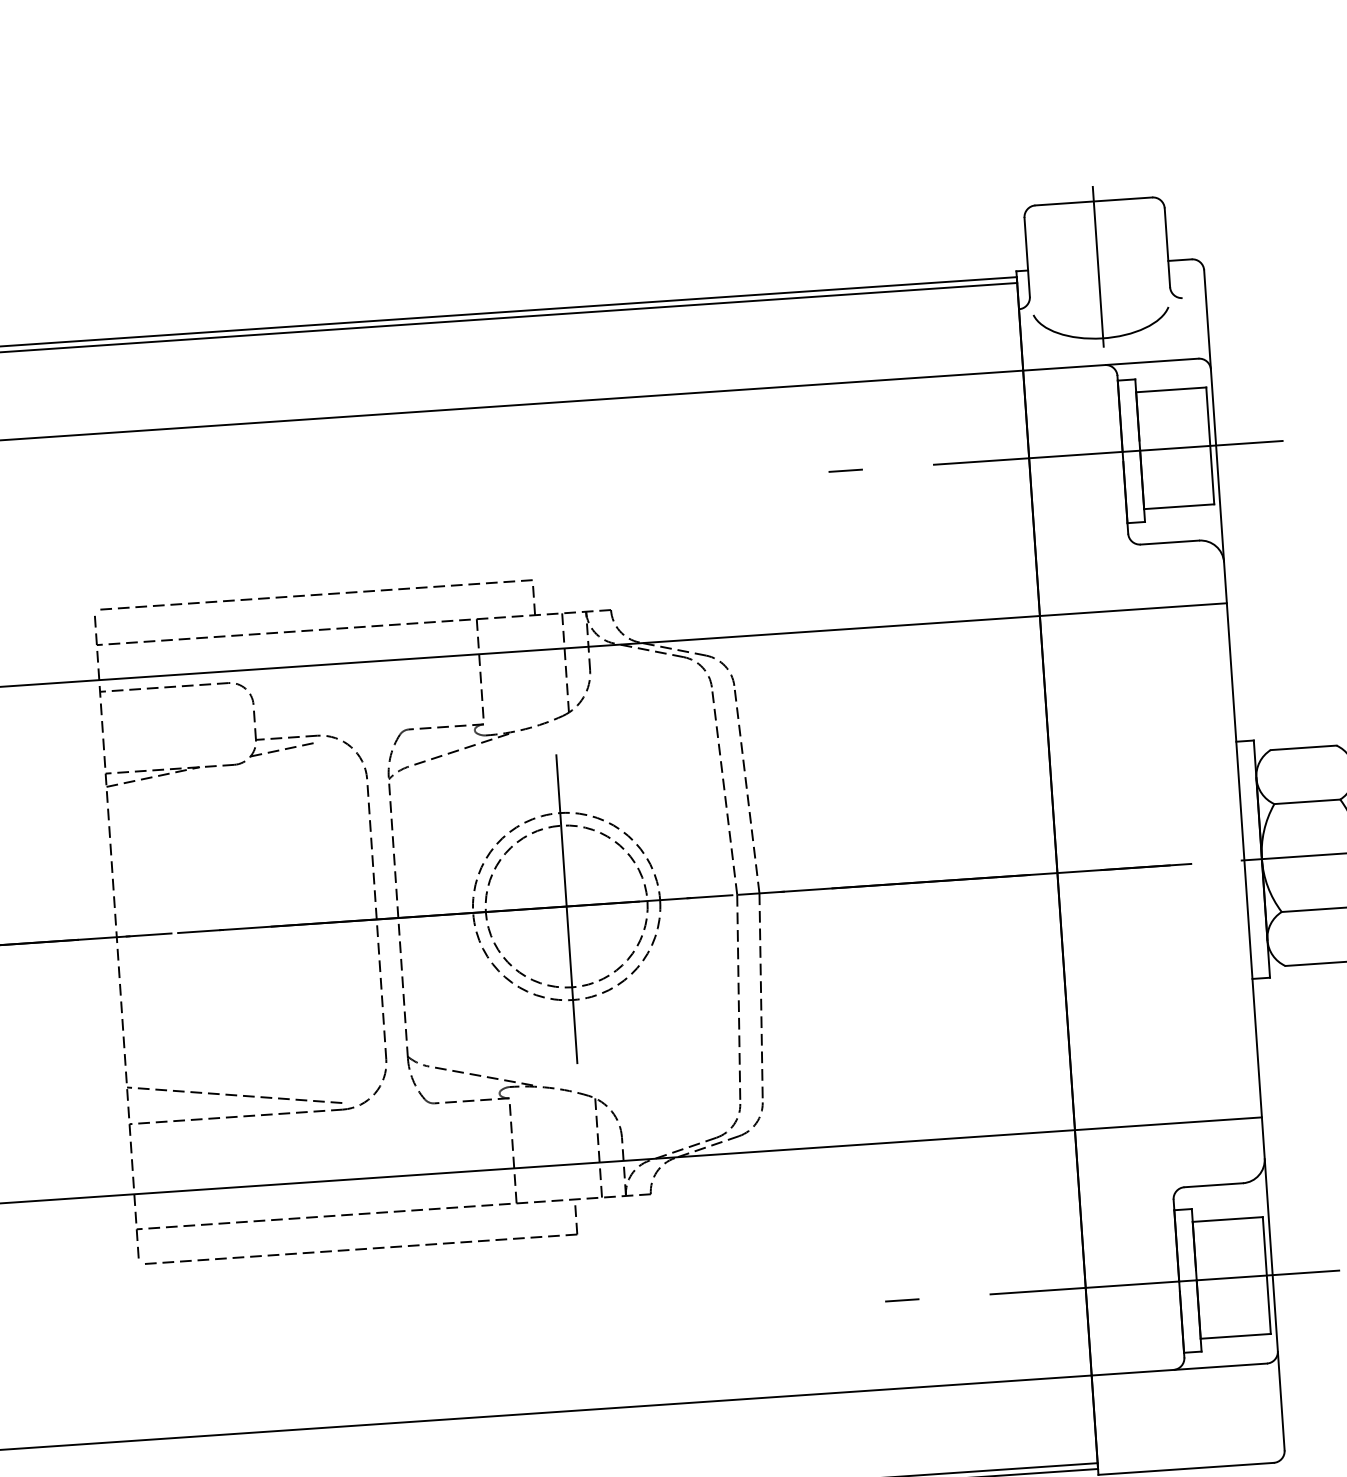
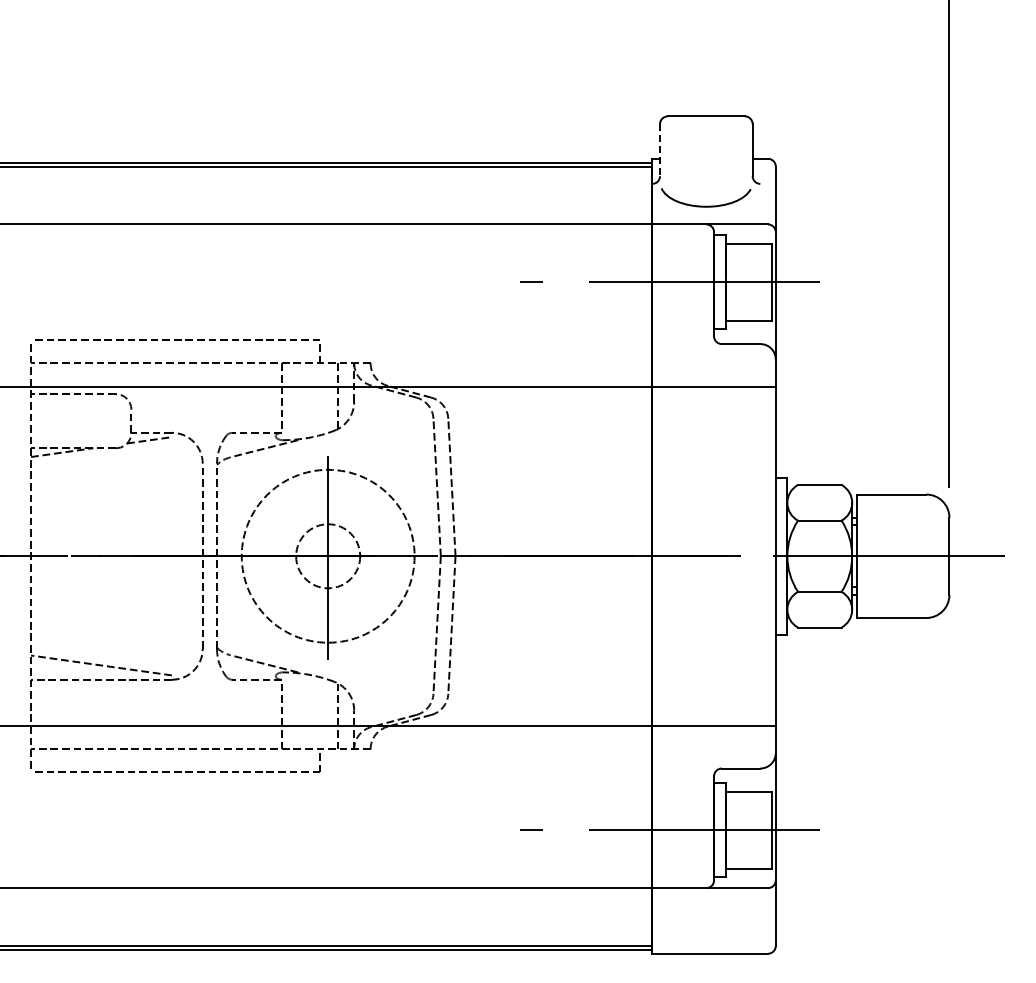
line: (1027, 257) -> (660, 150), solid -> dashed
line: (1098, 266) -> (706, 159), removed
circle: (565, 905) -> (327, 555), size x0.6
circle: (565, 906) -> (327, 556), size x1.4

